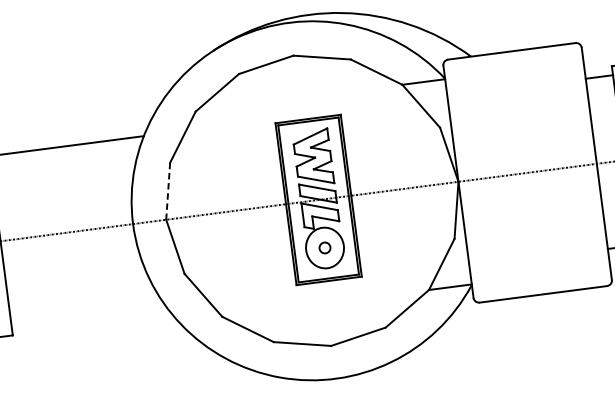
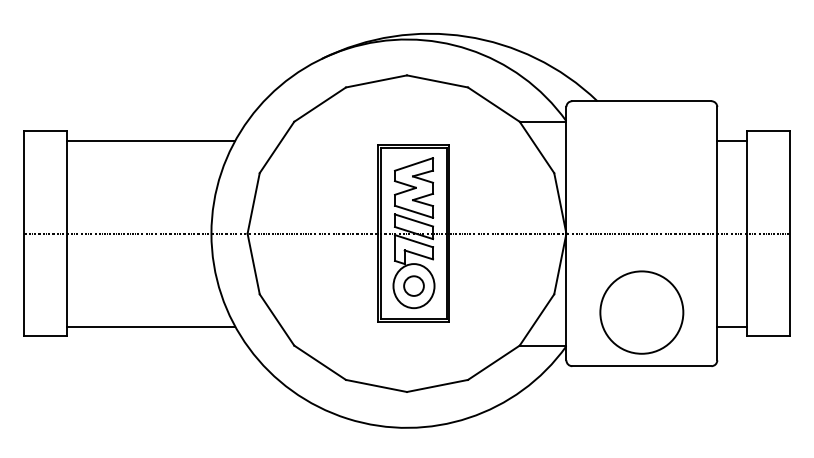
line: (168, 191) -> (253, 203), dashed -> solid
part: (536, 245) -> (641, 312), added
part: (324, 247) -> (413, 285), size x1.67
line: (88, 316) -> (150, 326), added

